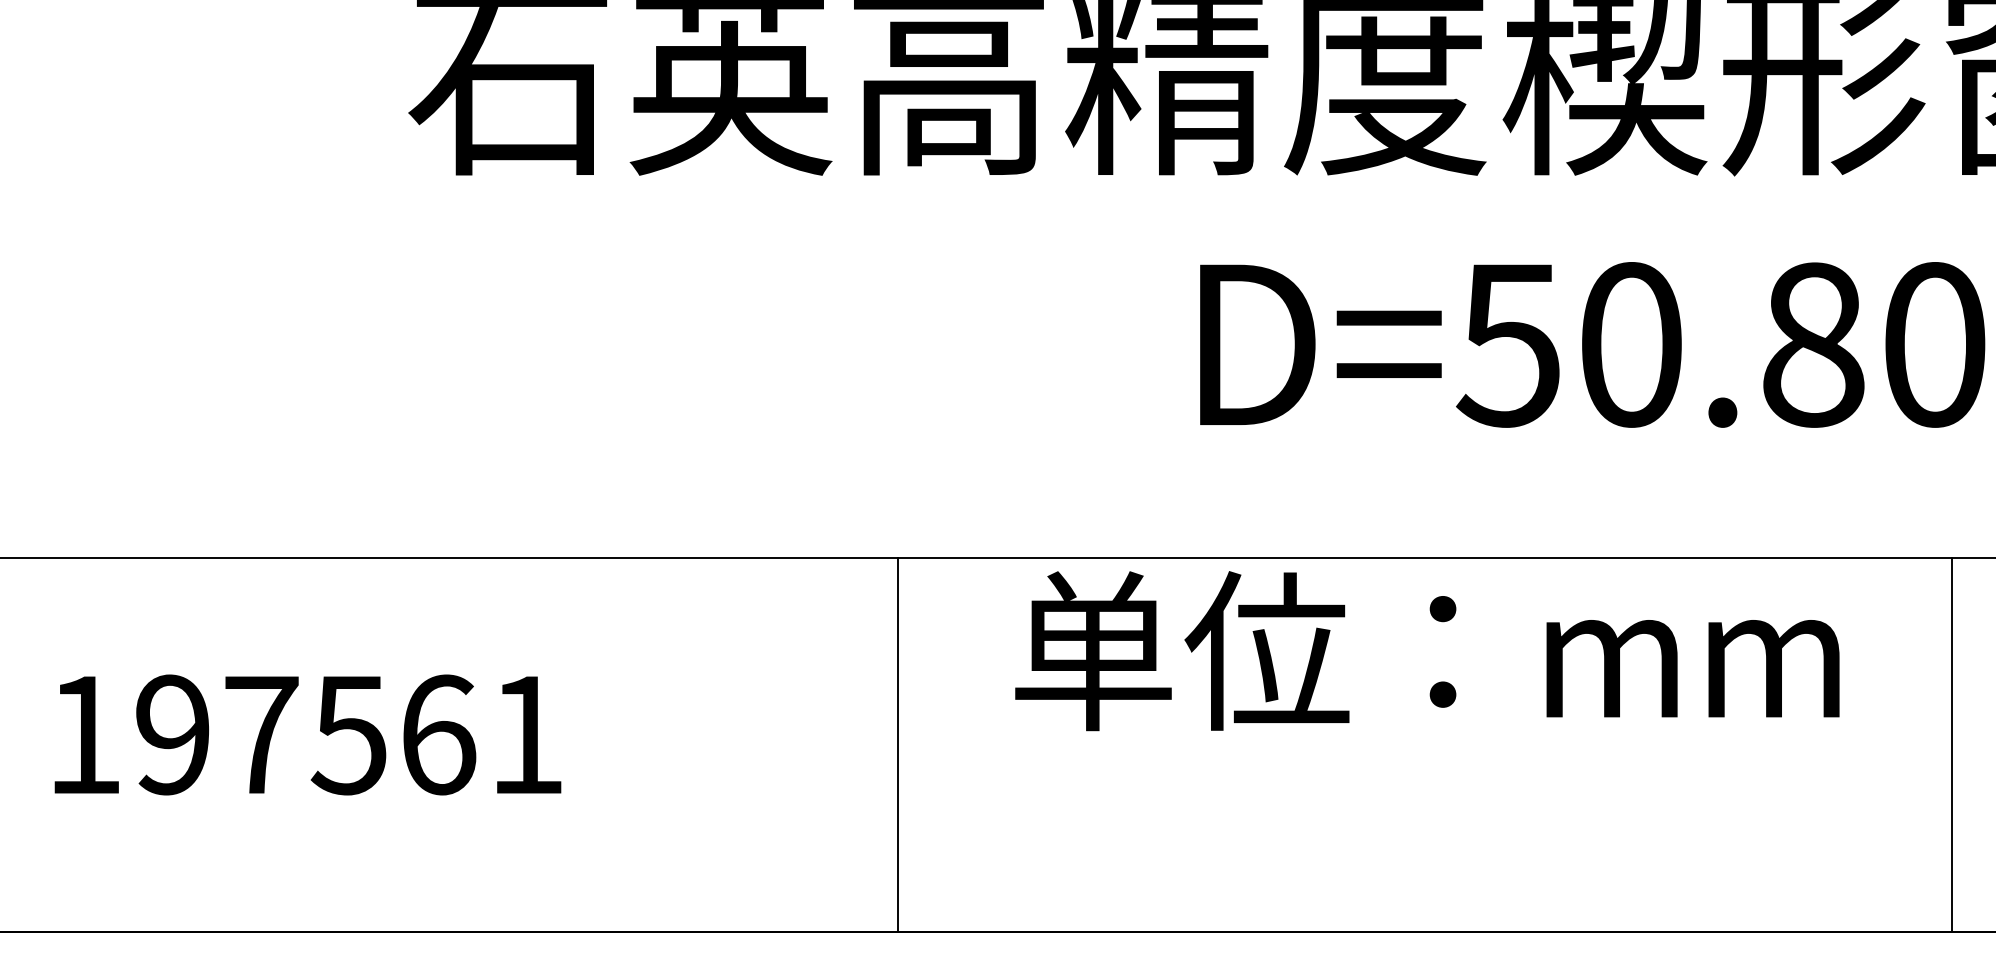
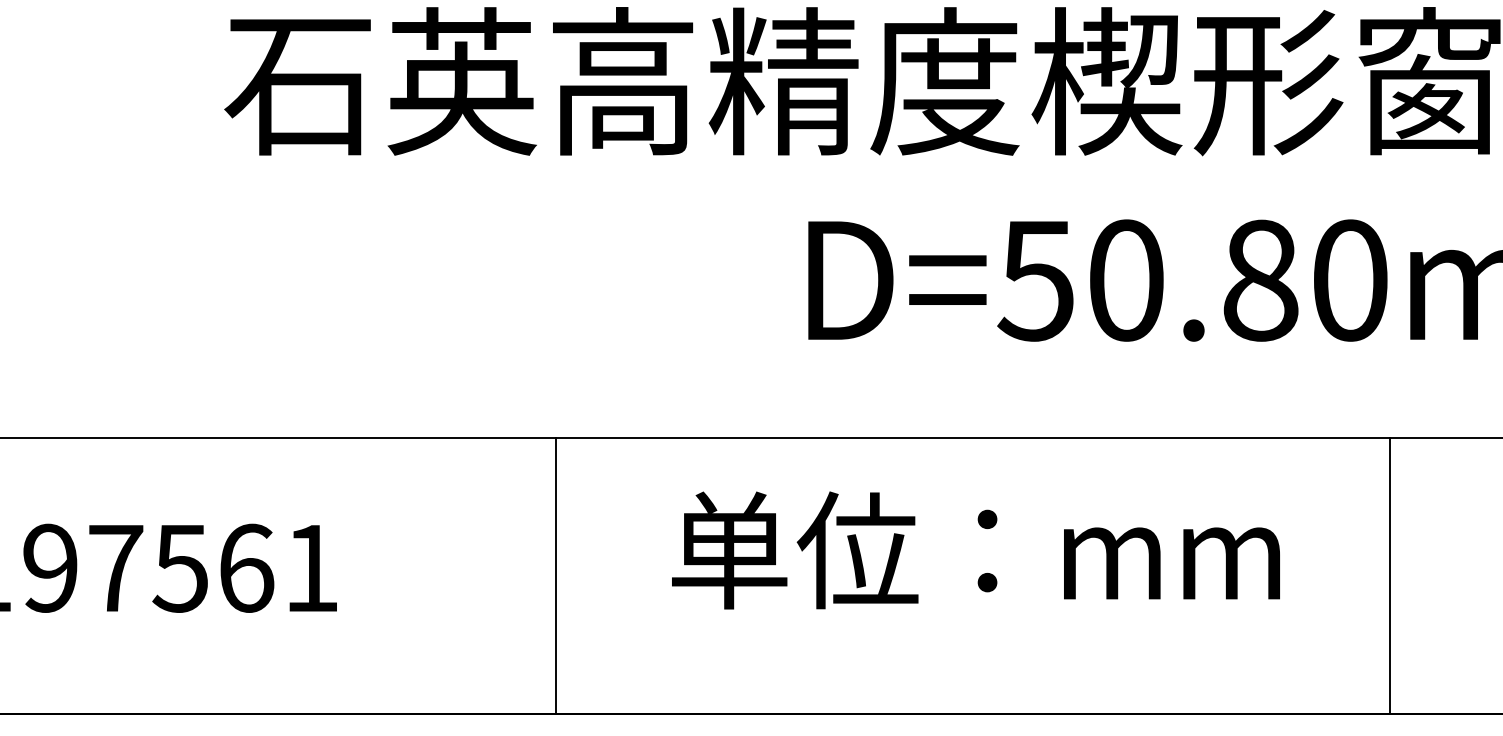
text: (1426, 651) -> (975, 550), moved
line: (898, 744) -> (556, 575), moved
line: (1951, 744) -> (1389, 575), moved

